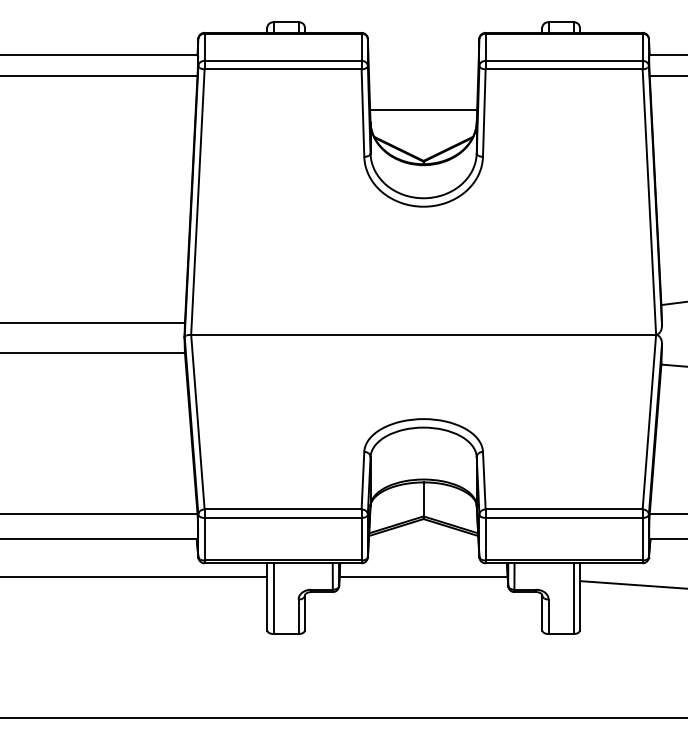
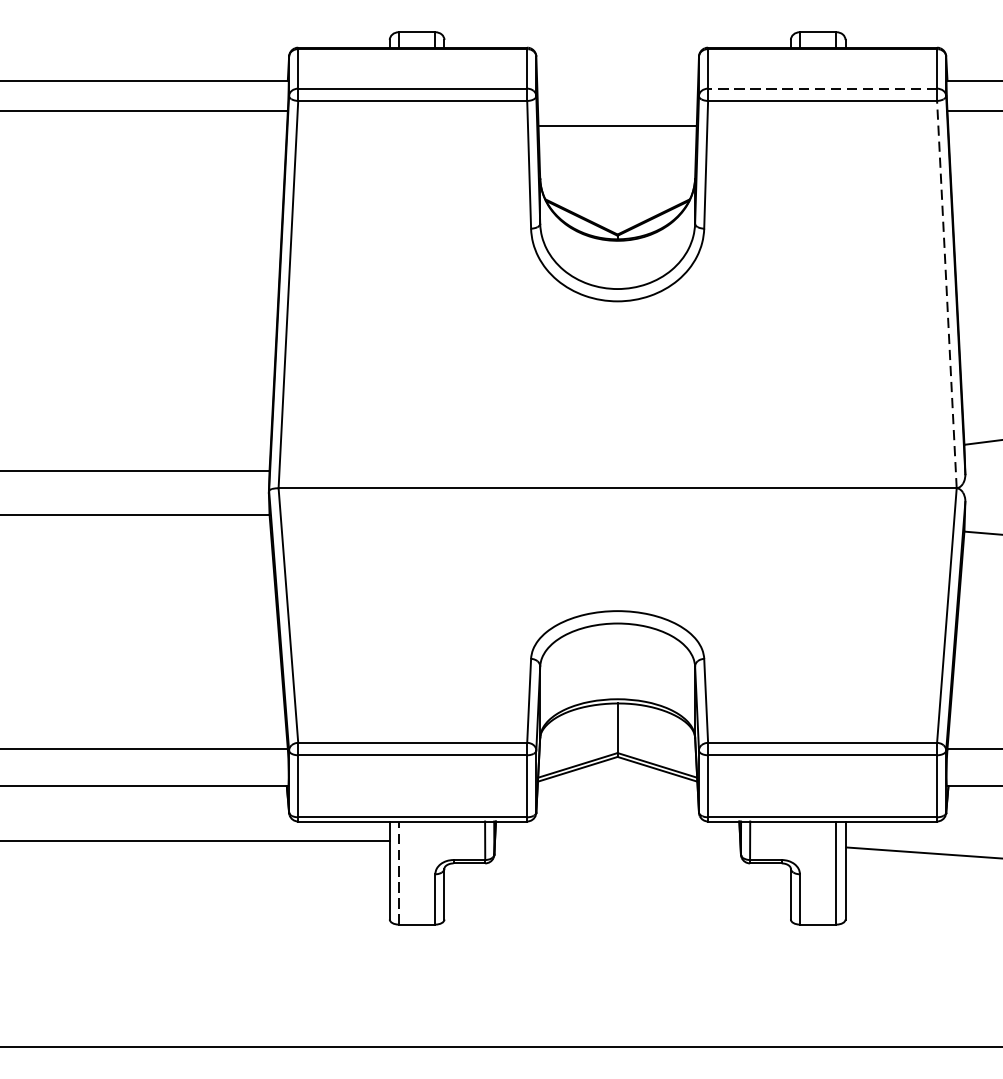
line: (563, 60) -> (821, 88), solid -> dashed
line: (423, 109) -> (617, 126), moved
line: (649, 202) -> (947, 295), solid -> dashed
line: (423, 577) -> (617, 842), removed
line: (273, 598) -> (398, 872), solid -> dashed

